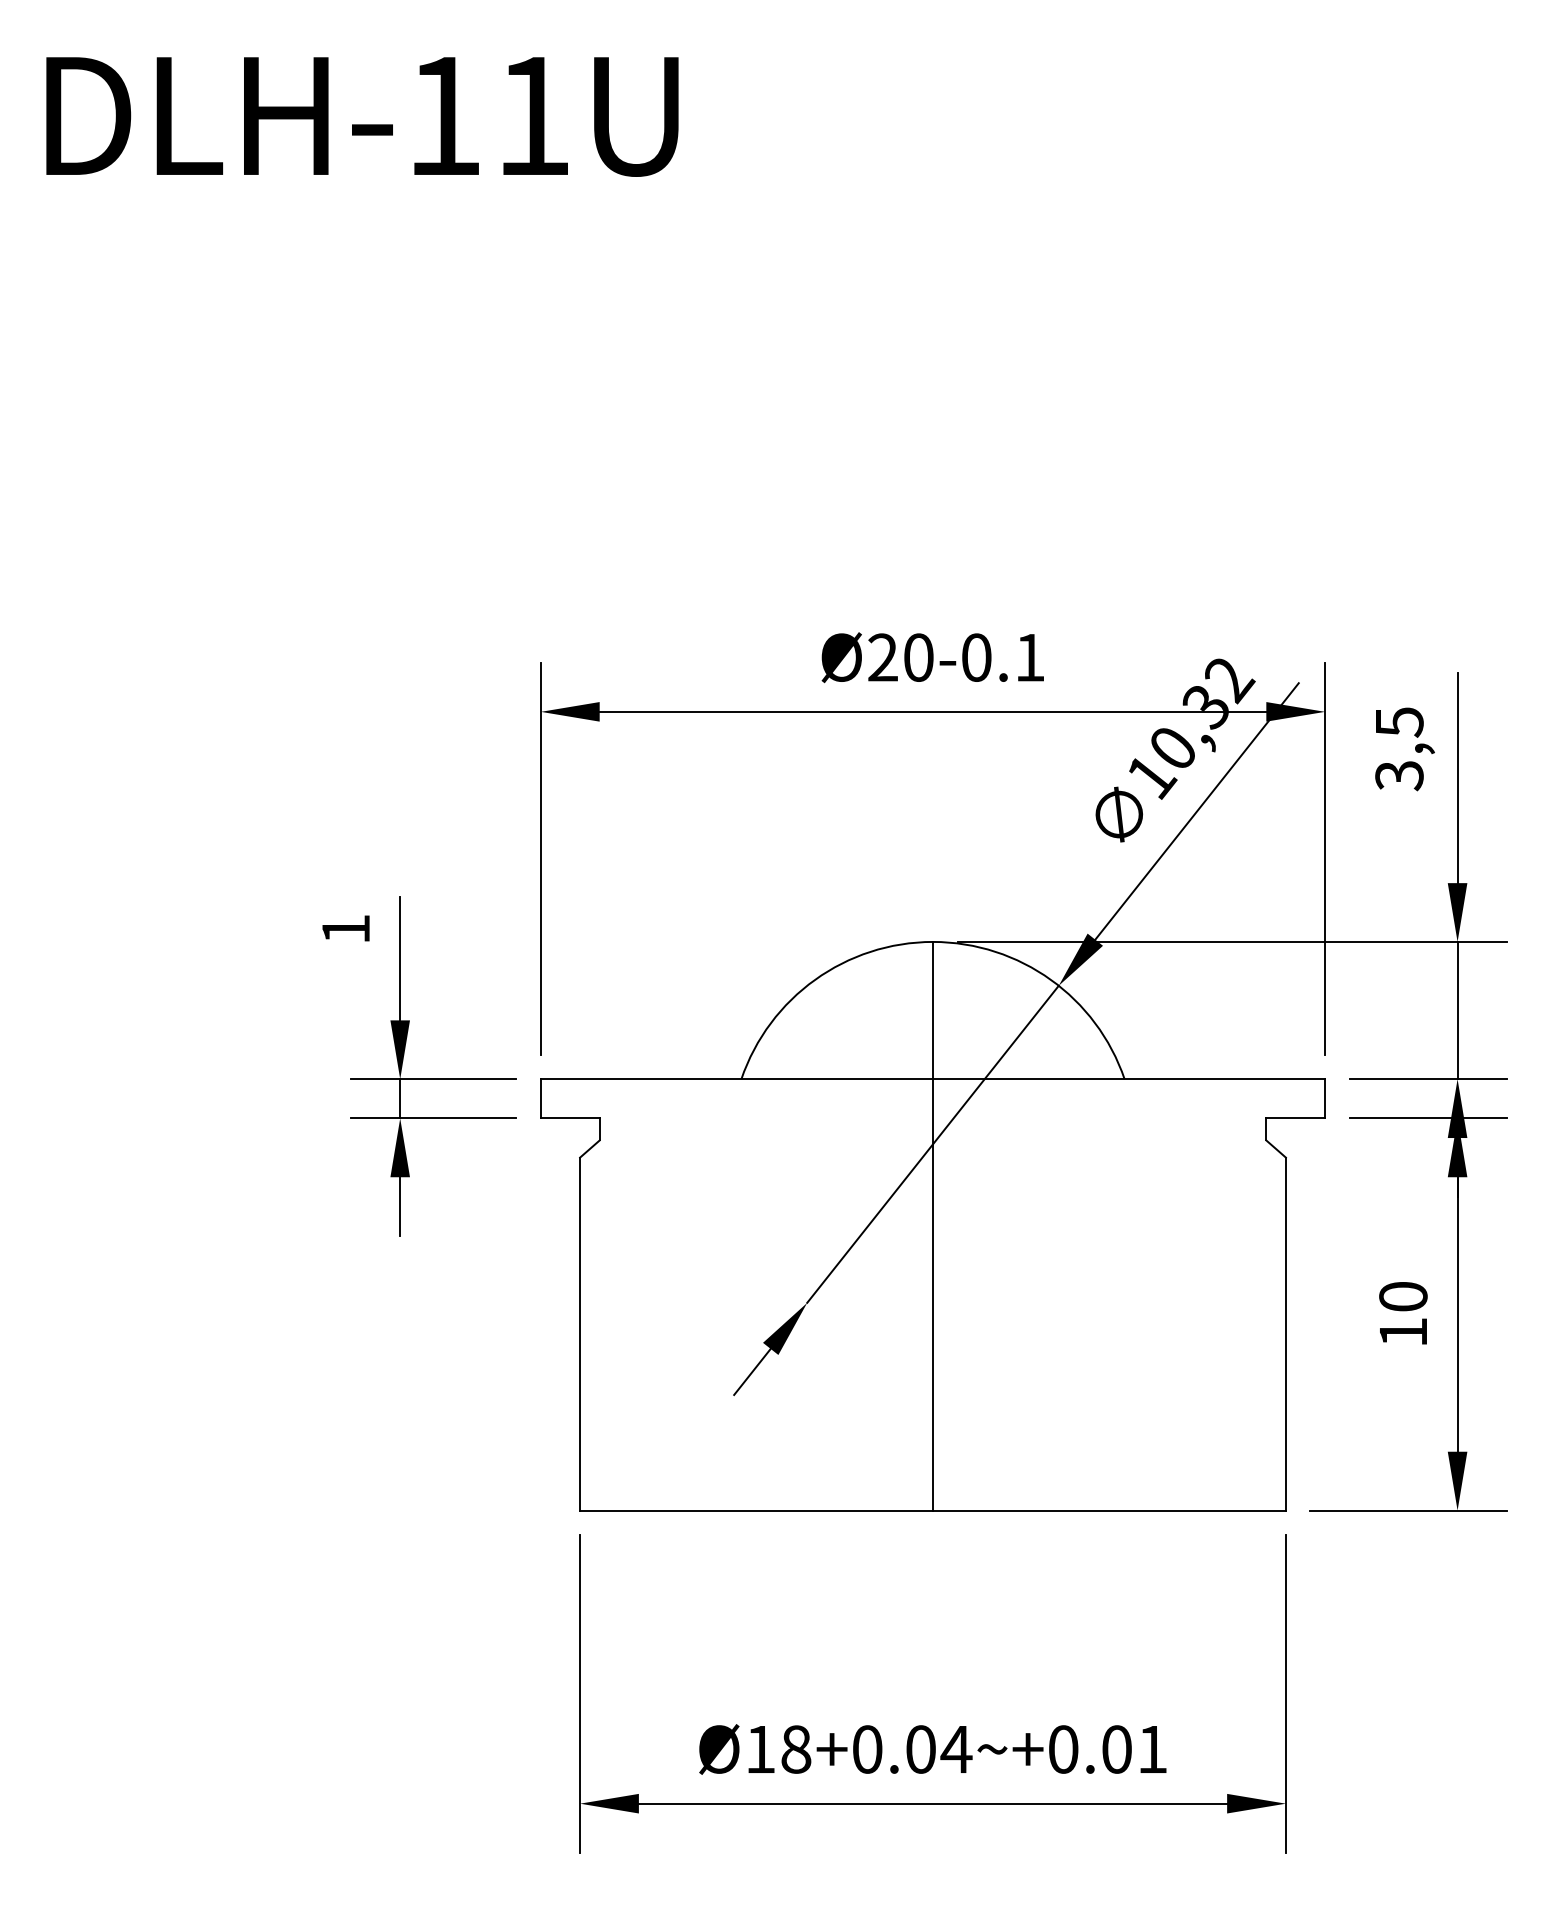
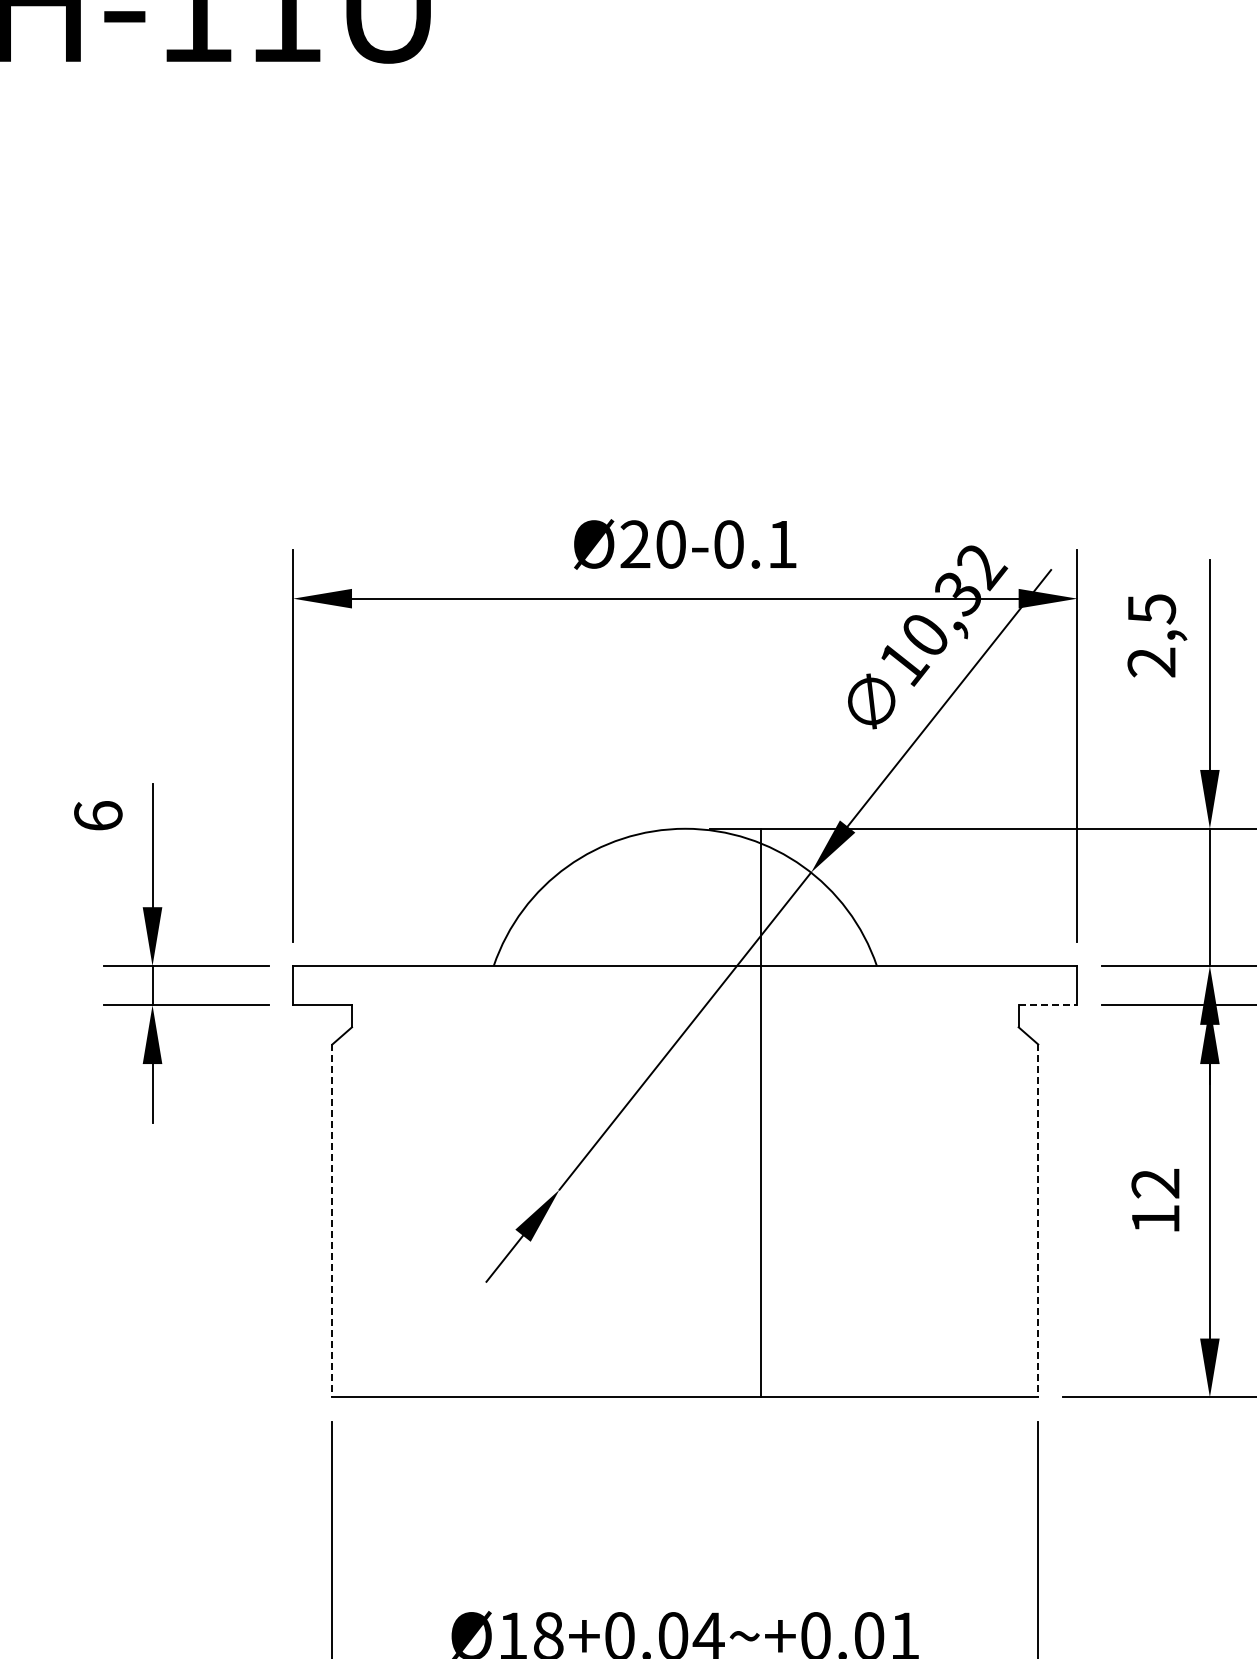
text: (1399, 776) -> (1151, 663), 3,5 -> 2,5
text: (345, 928) -> (97, 815), 1 -> 6
line: (1296, 1118) -> (1048, 1005), solid -> dashed
line: (933, 1225) -> (761, 1112), moved
text: (1403, 1296) -> (1155, 1183), 10 -> 12
line: (580, 1334) -> (332, 1221), solid -> dashed
line: (1285, 1334) -> (1037, 1221), solid -> dashed

